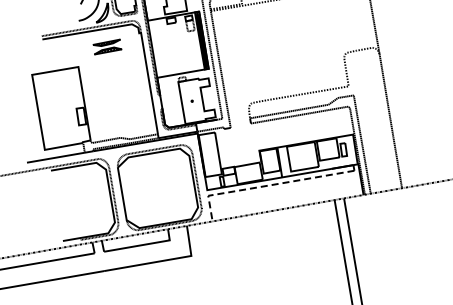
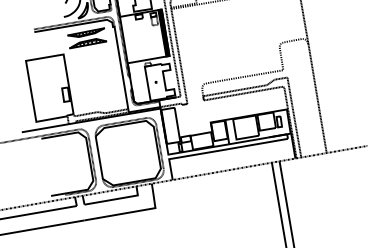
part: (107, 46) -> (87, 37), size x1.67
line: (267, 185) -> (217, 150), dashed -> solid

